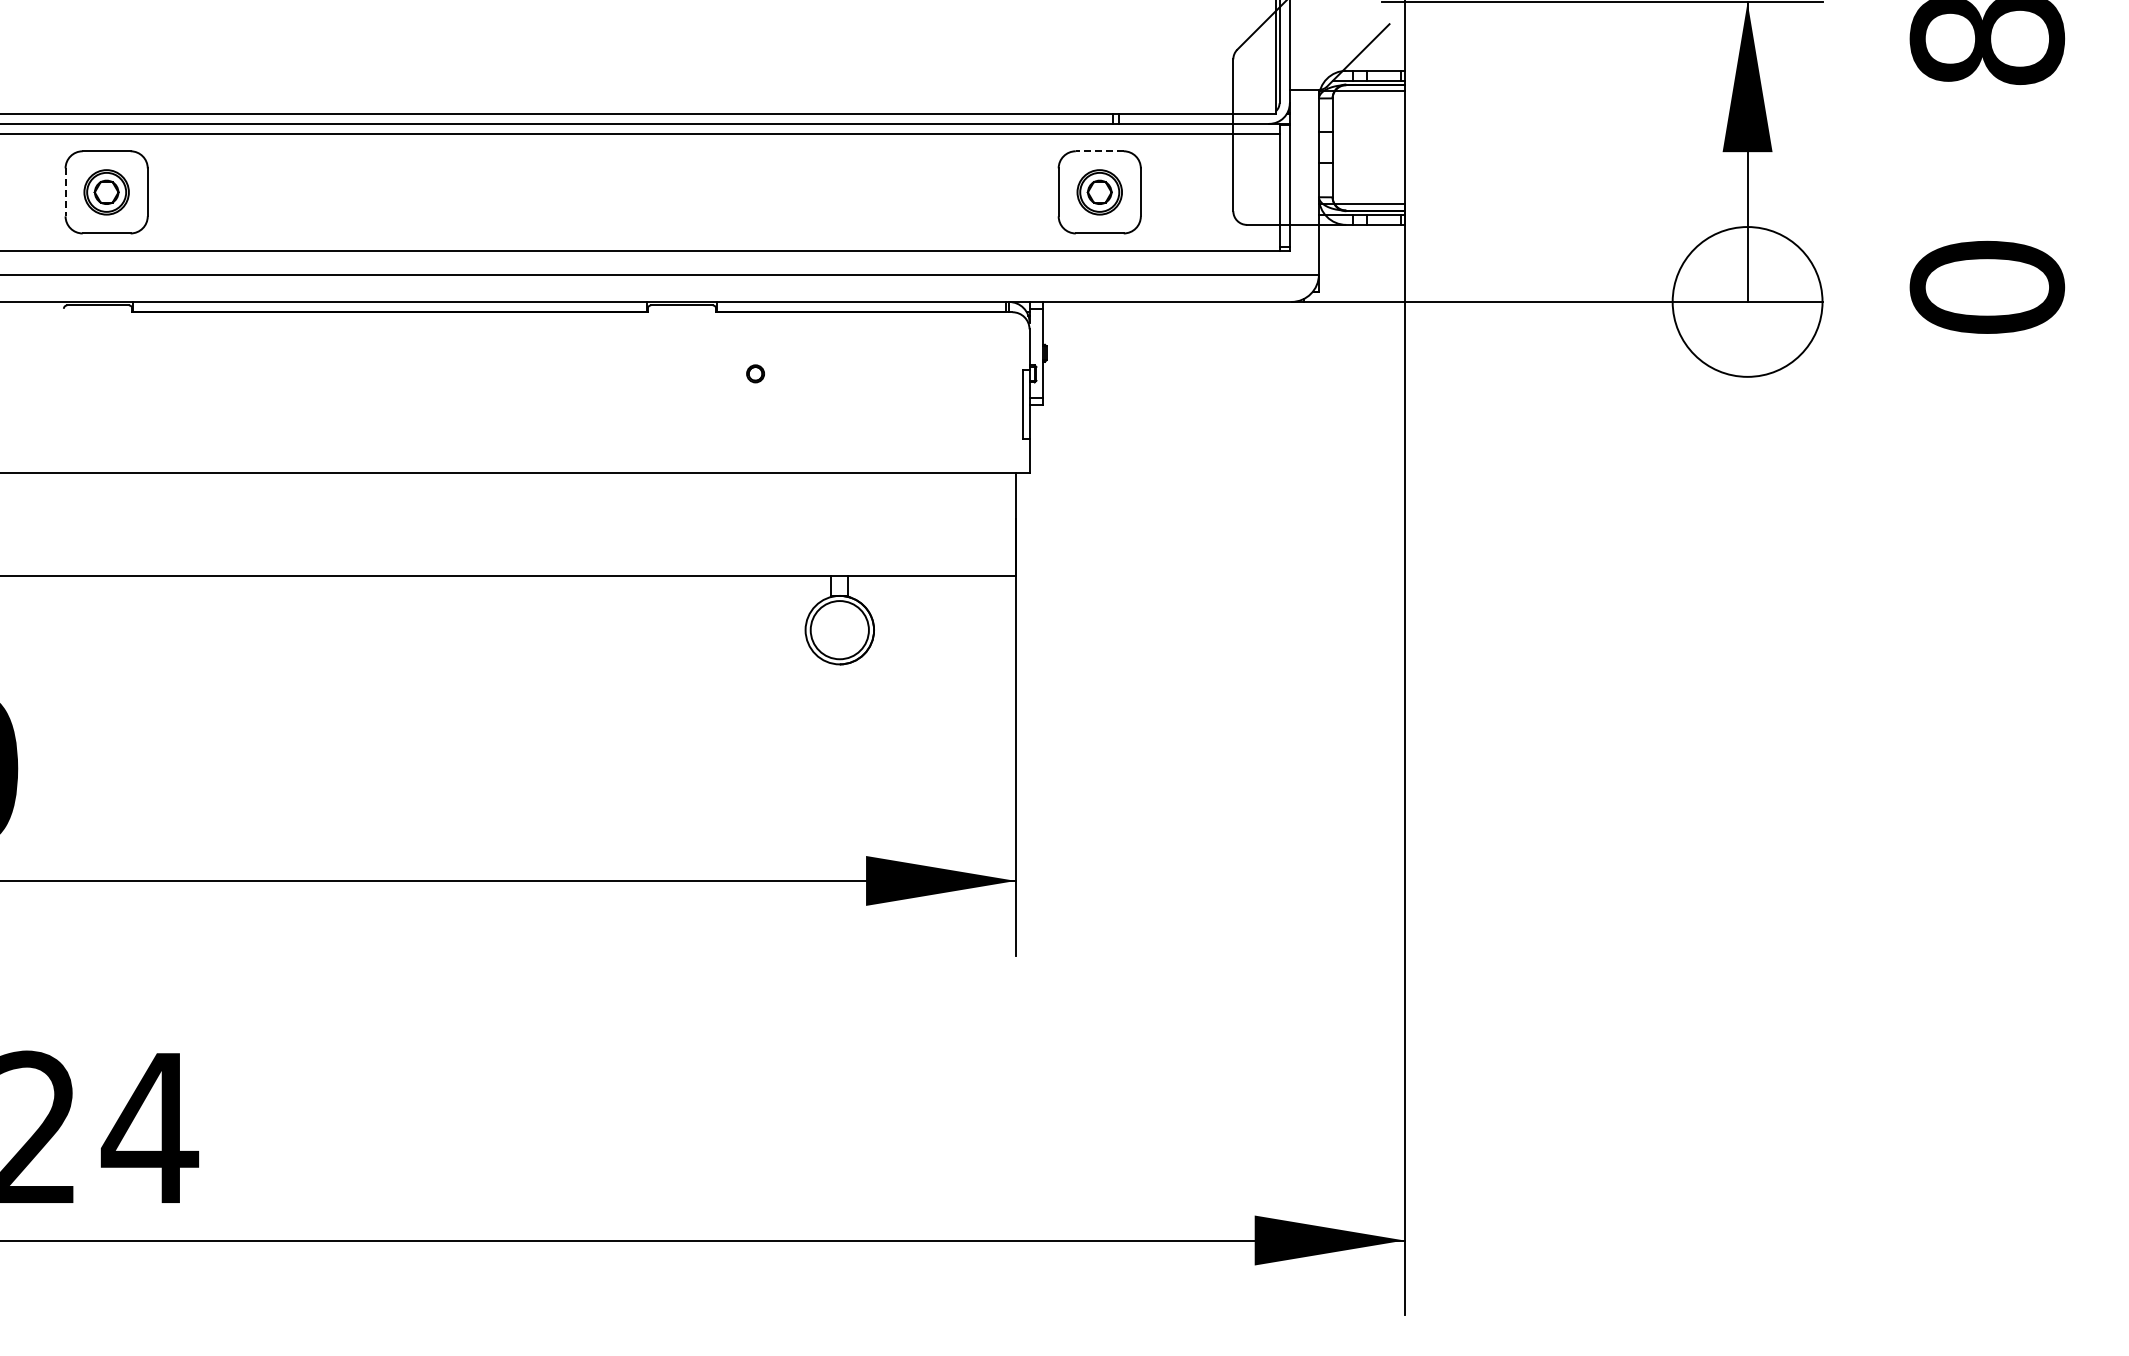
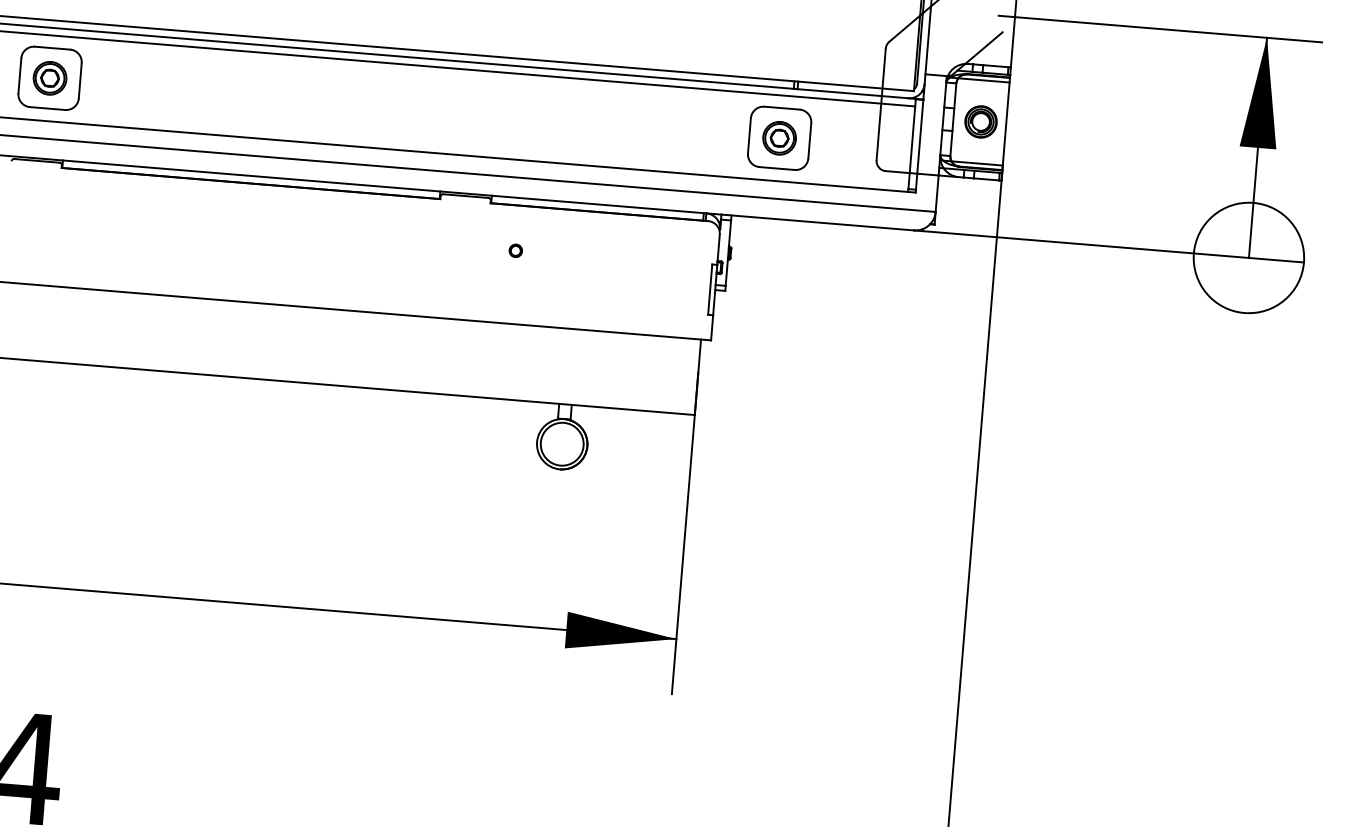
part: (1370, 147) -> (981, 121), added
line: (1099, 151) -> (781, 108), dashed -> solid
line: (65, 192) -> (19, 75), dashed -> solid

